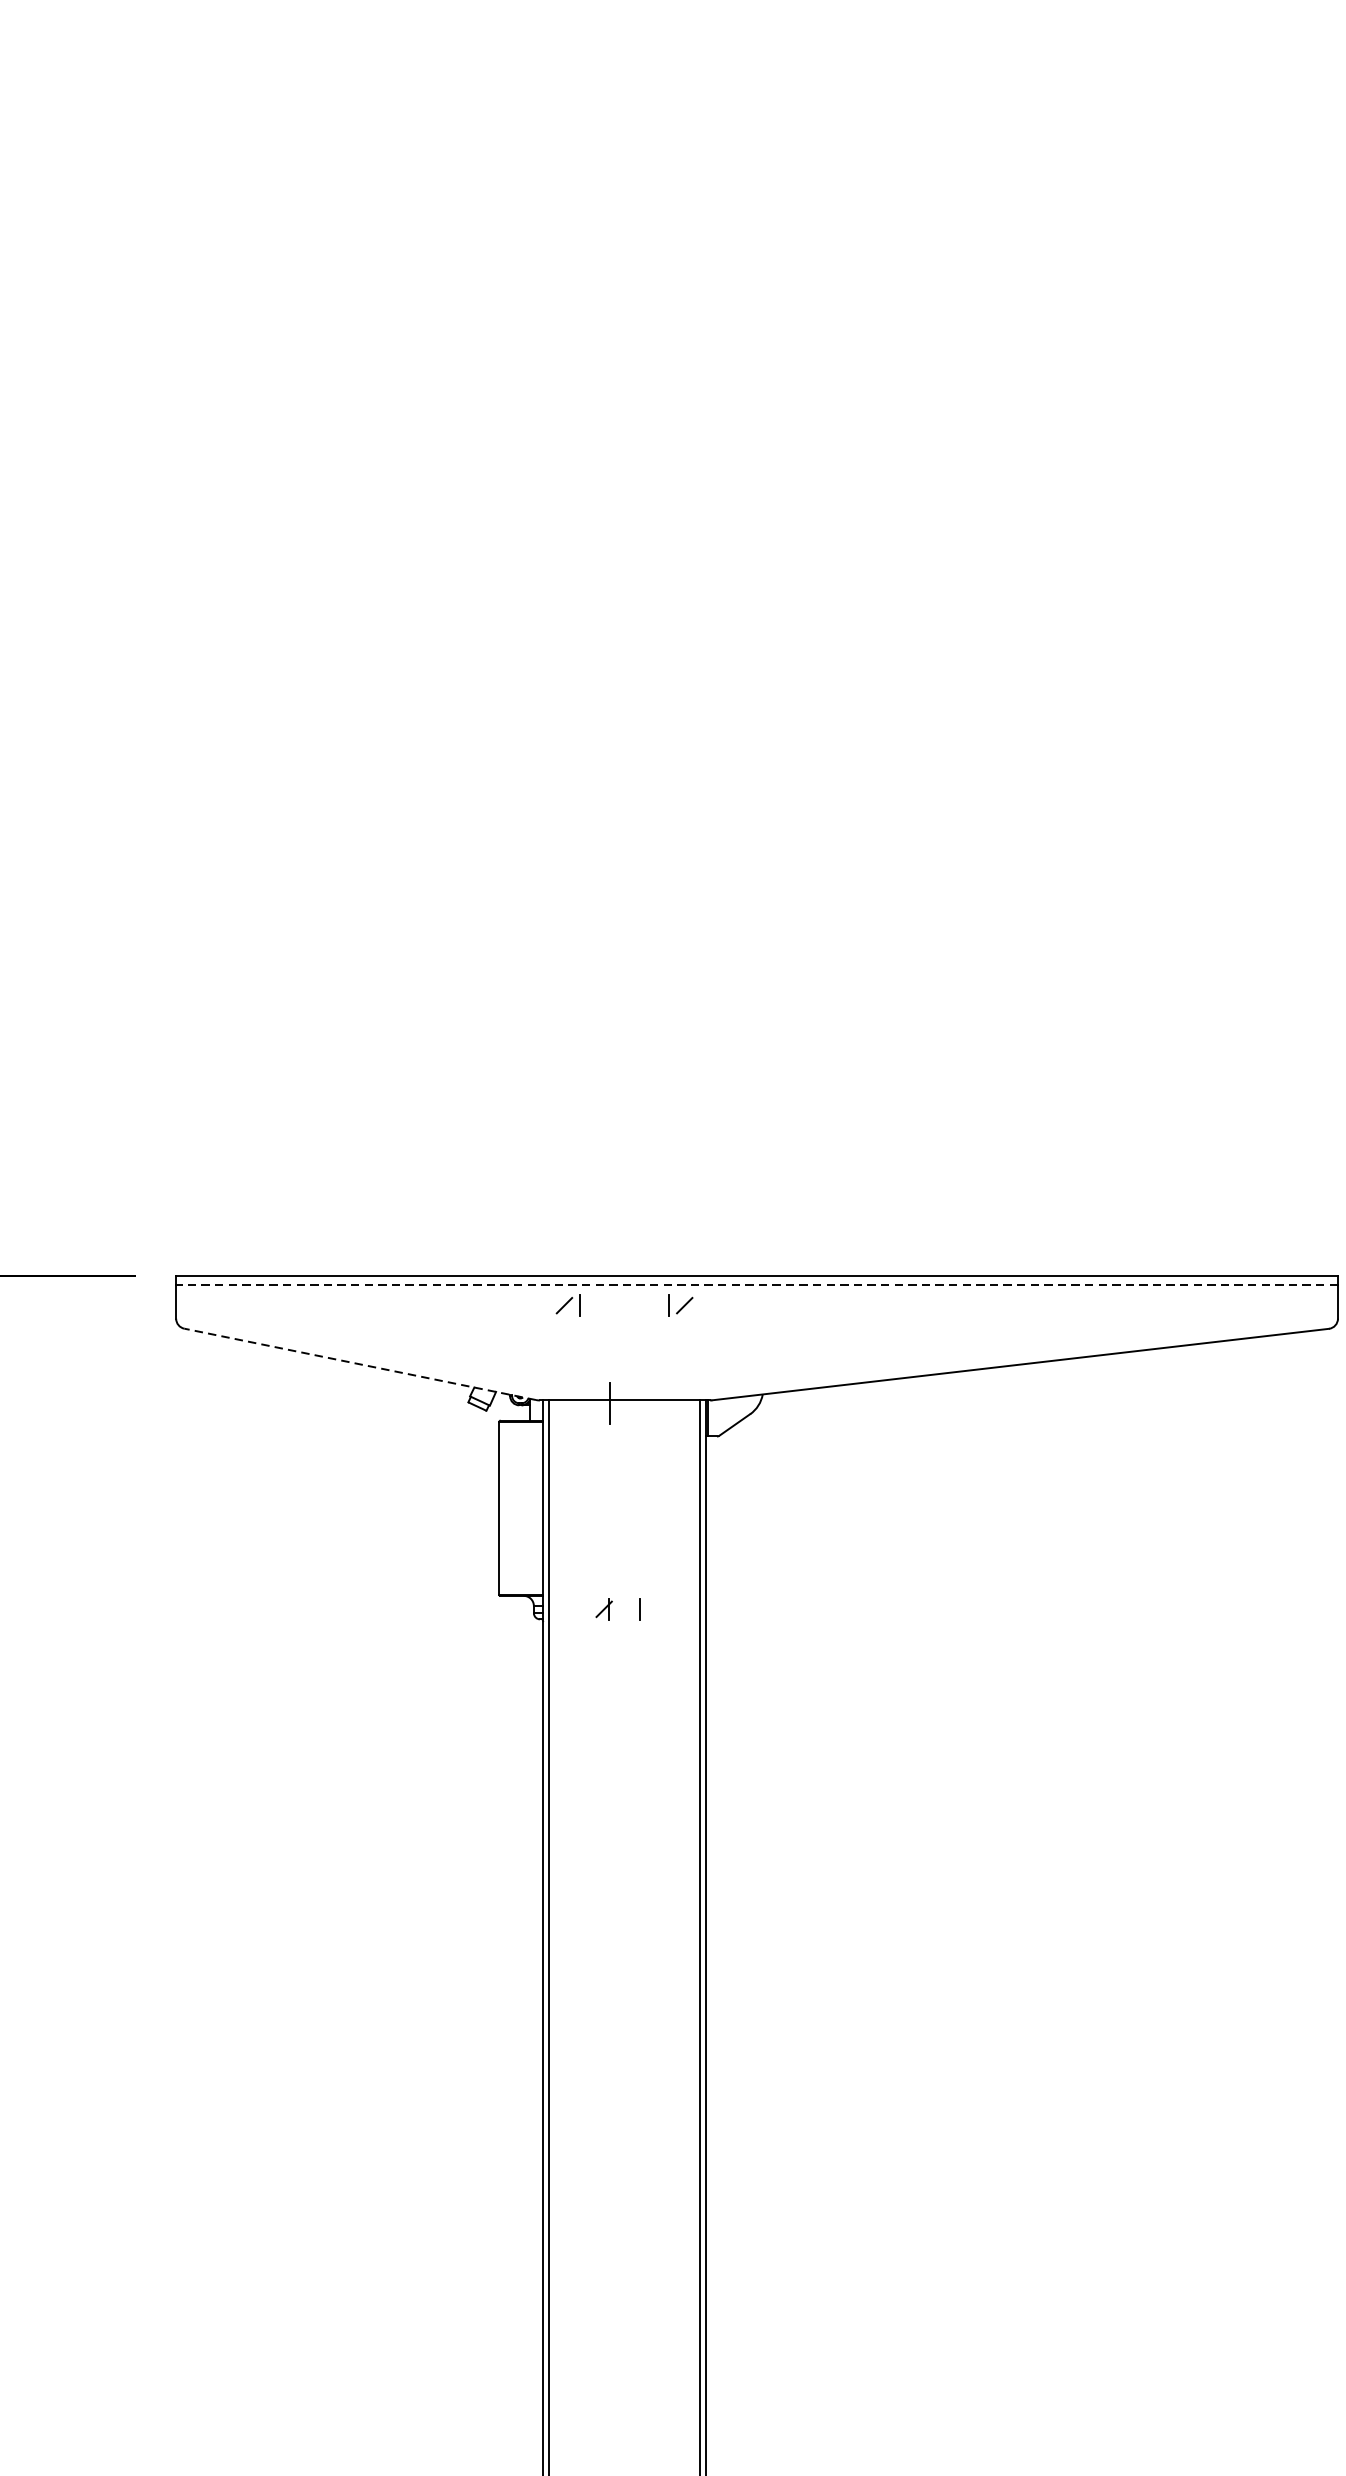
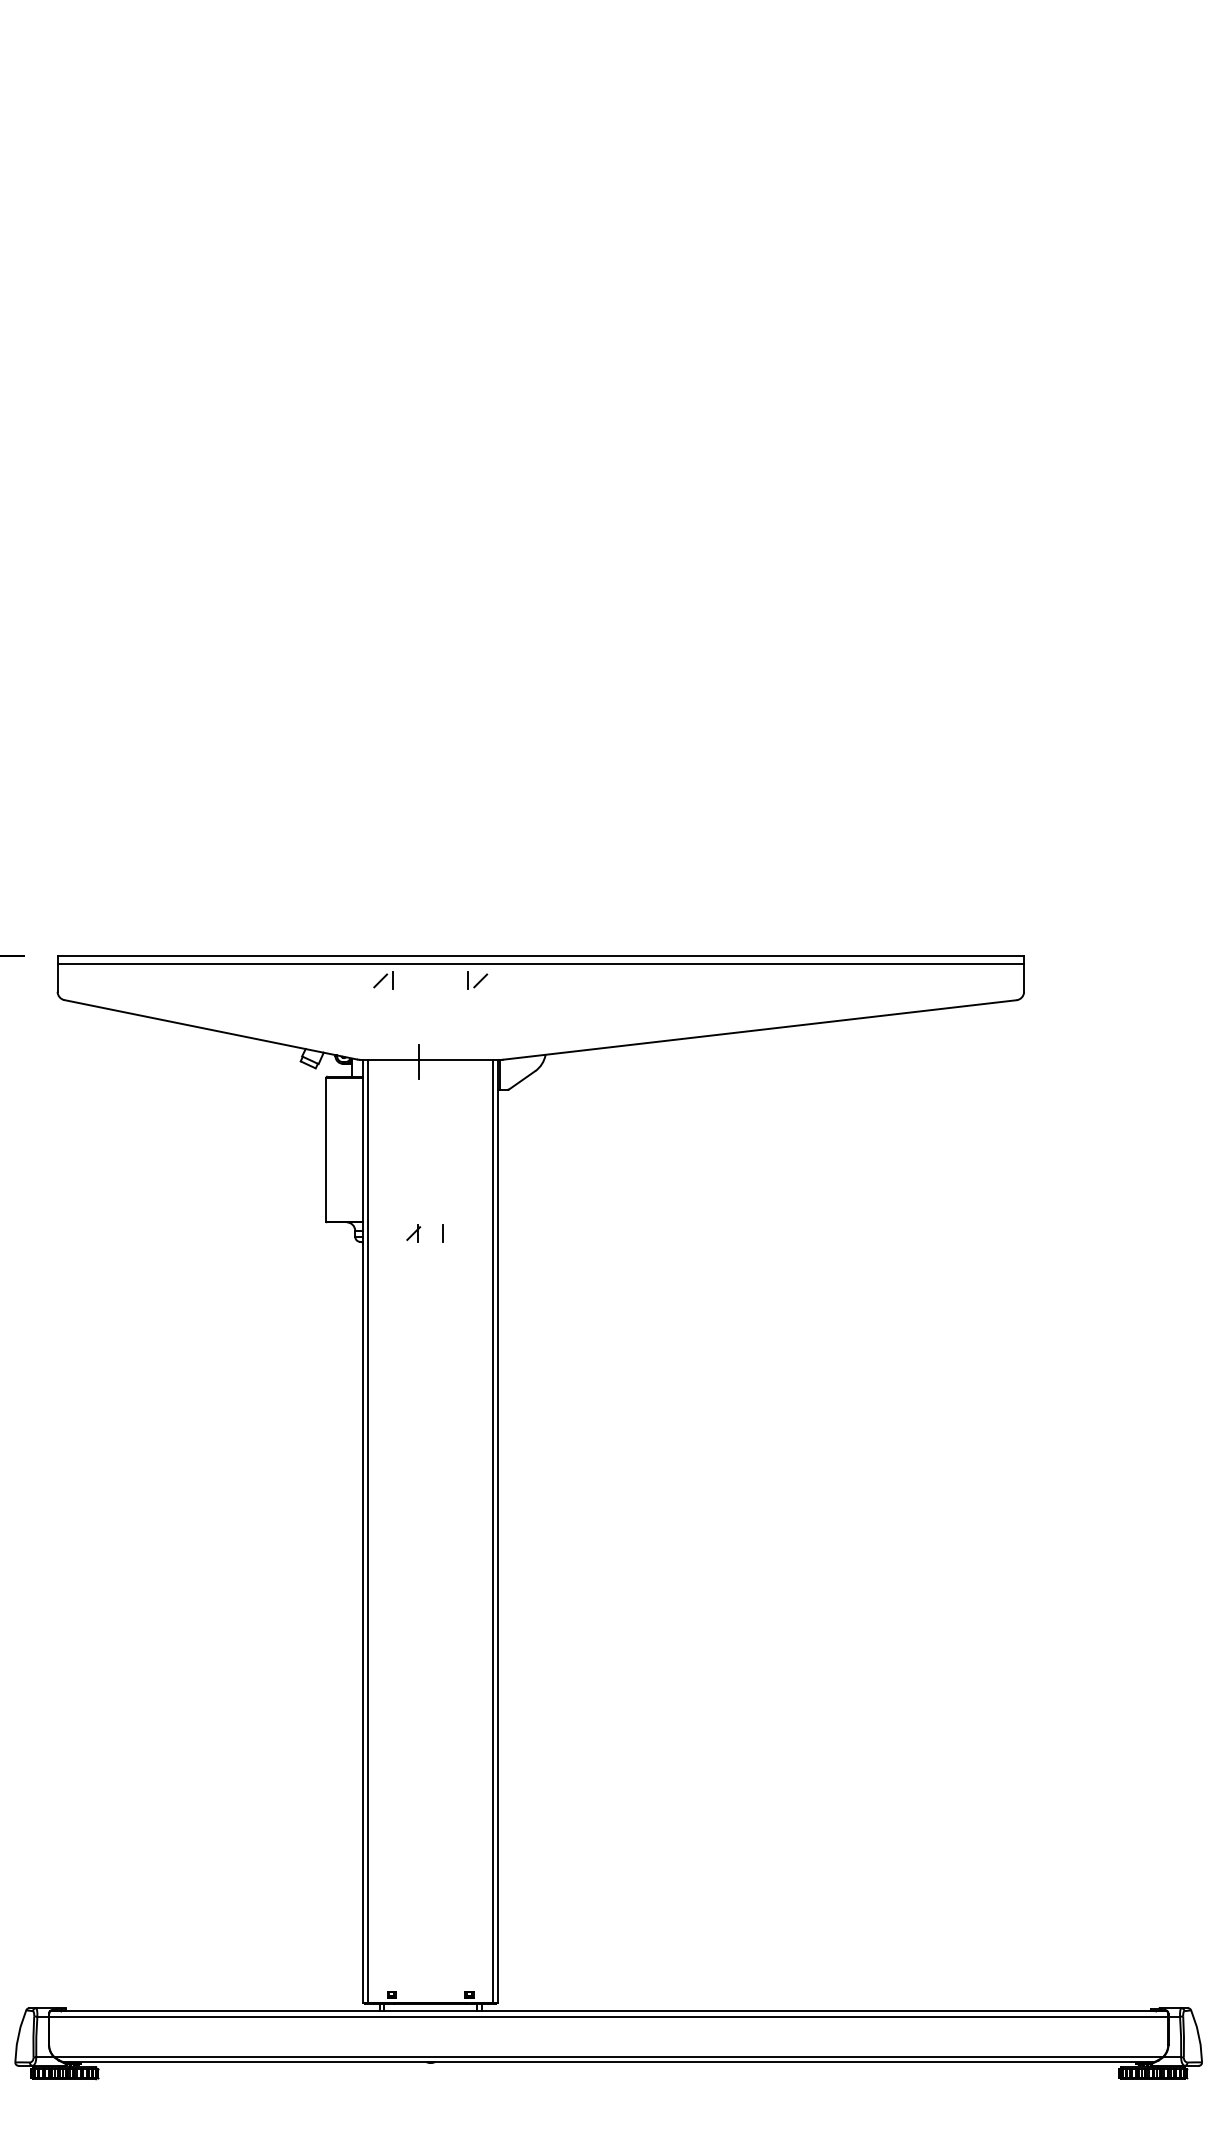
line: (756, 1284) -> (540, 963), dashed -> solid
line: (359, 1364) -> (210, 1029), dashed -> solid

